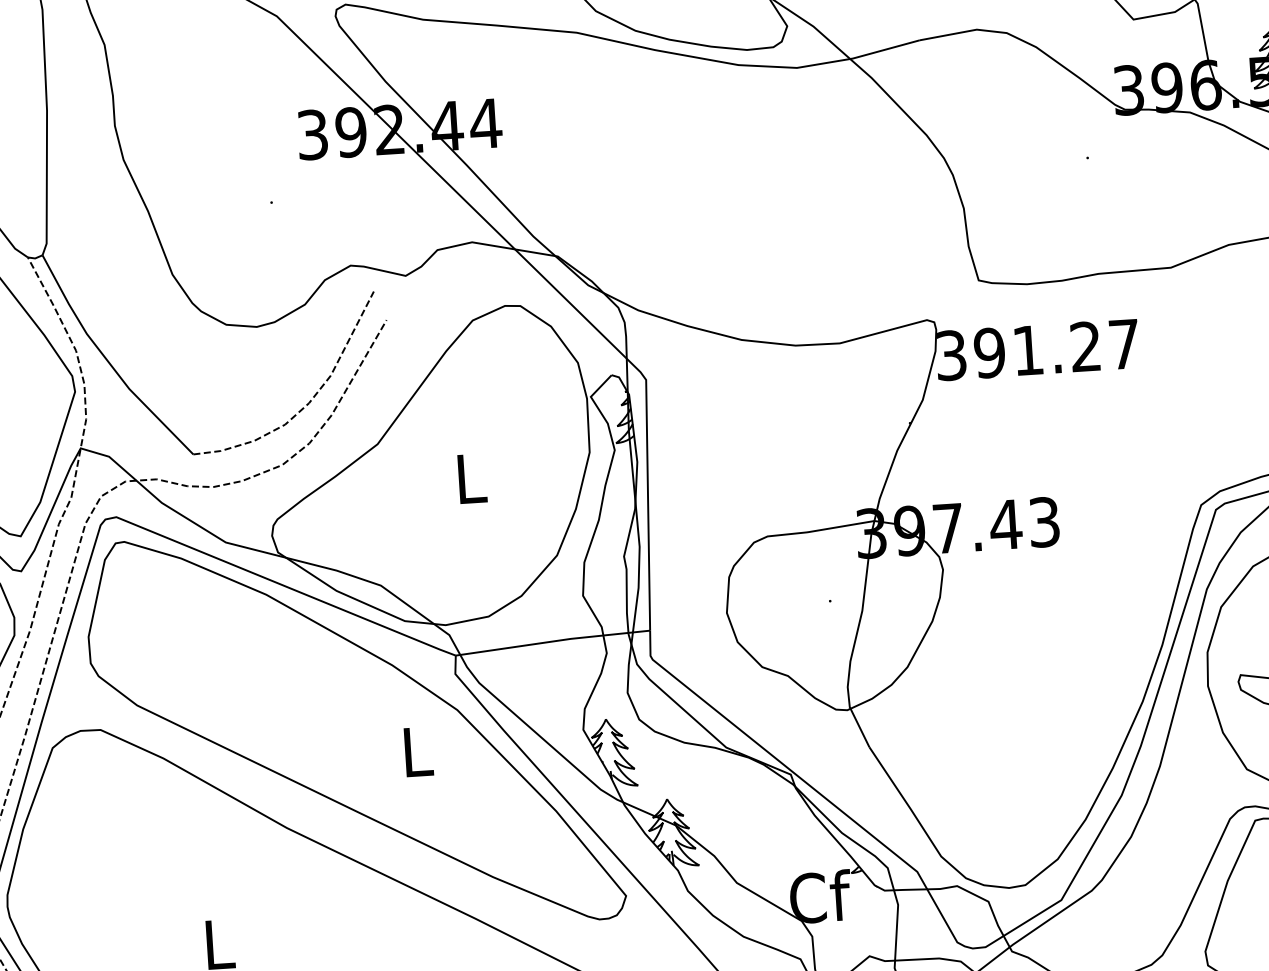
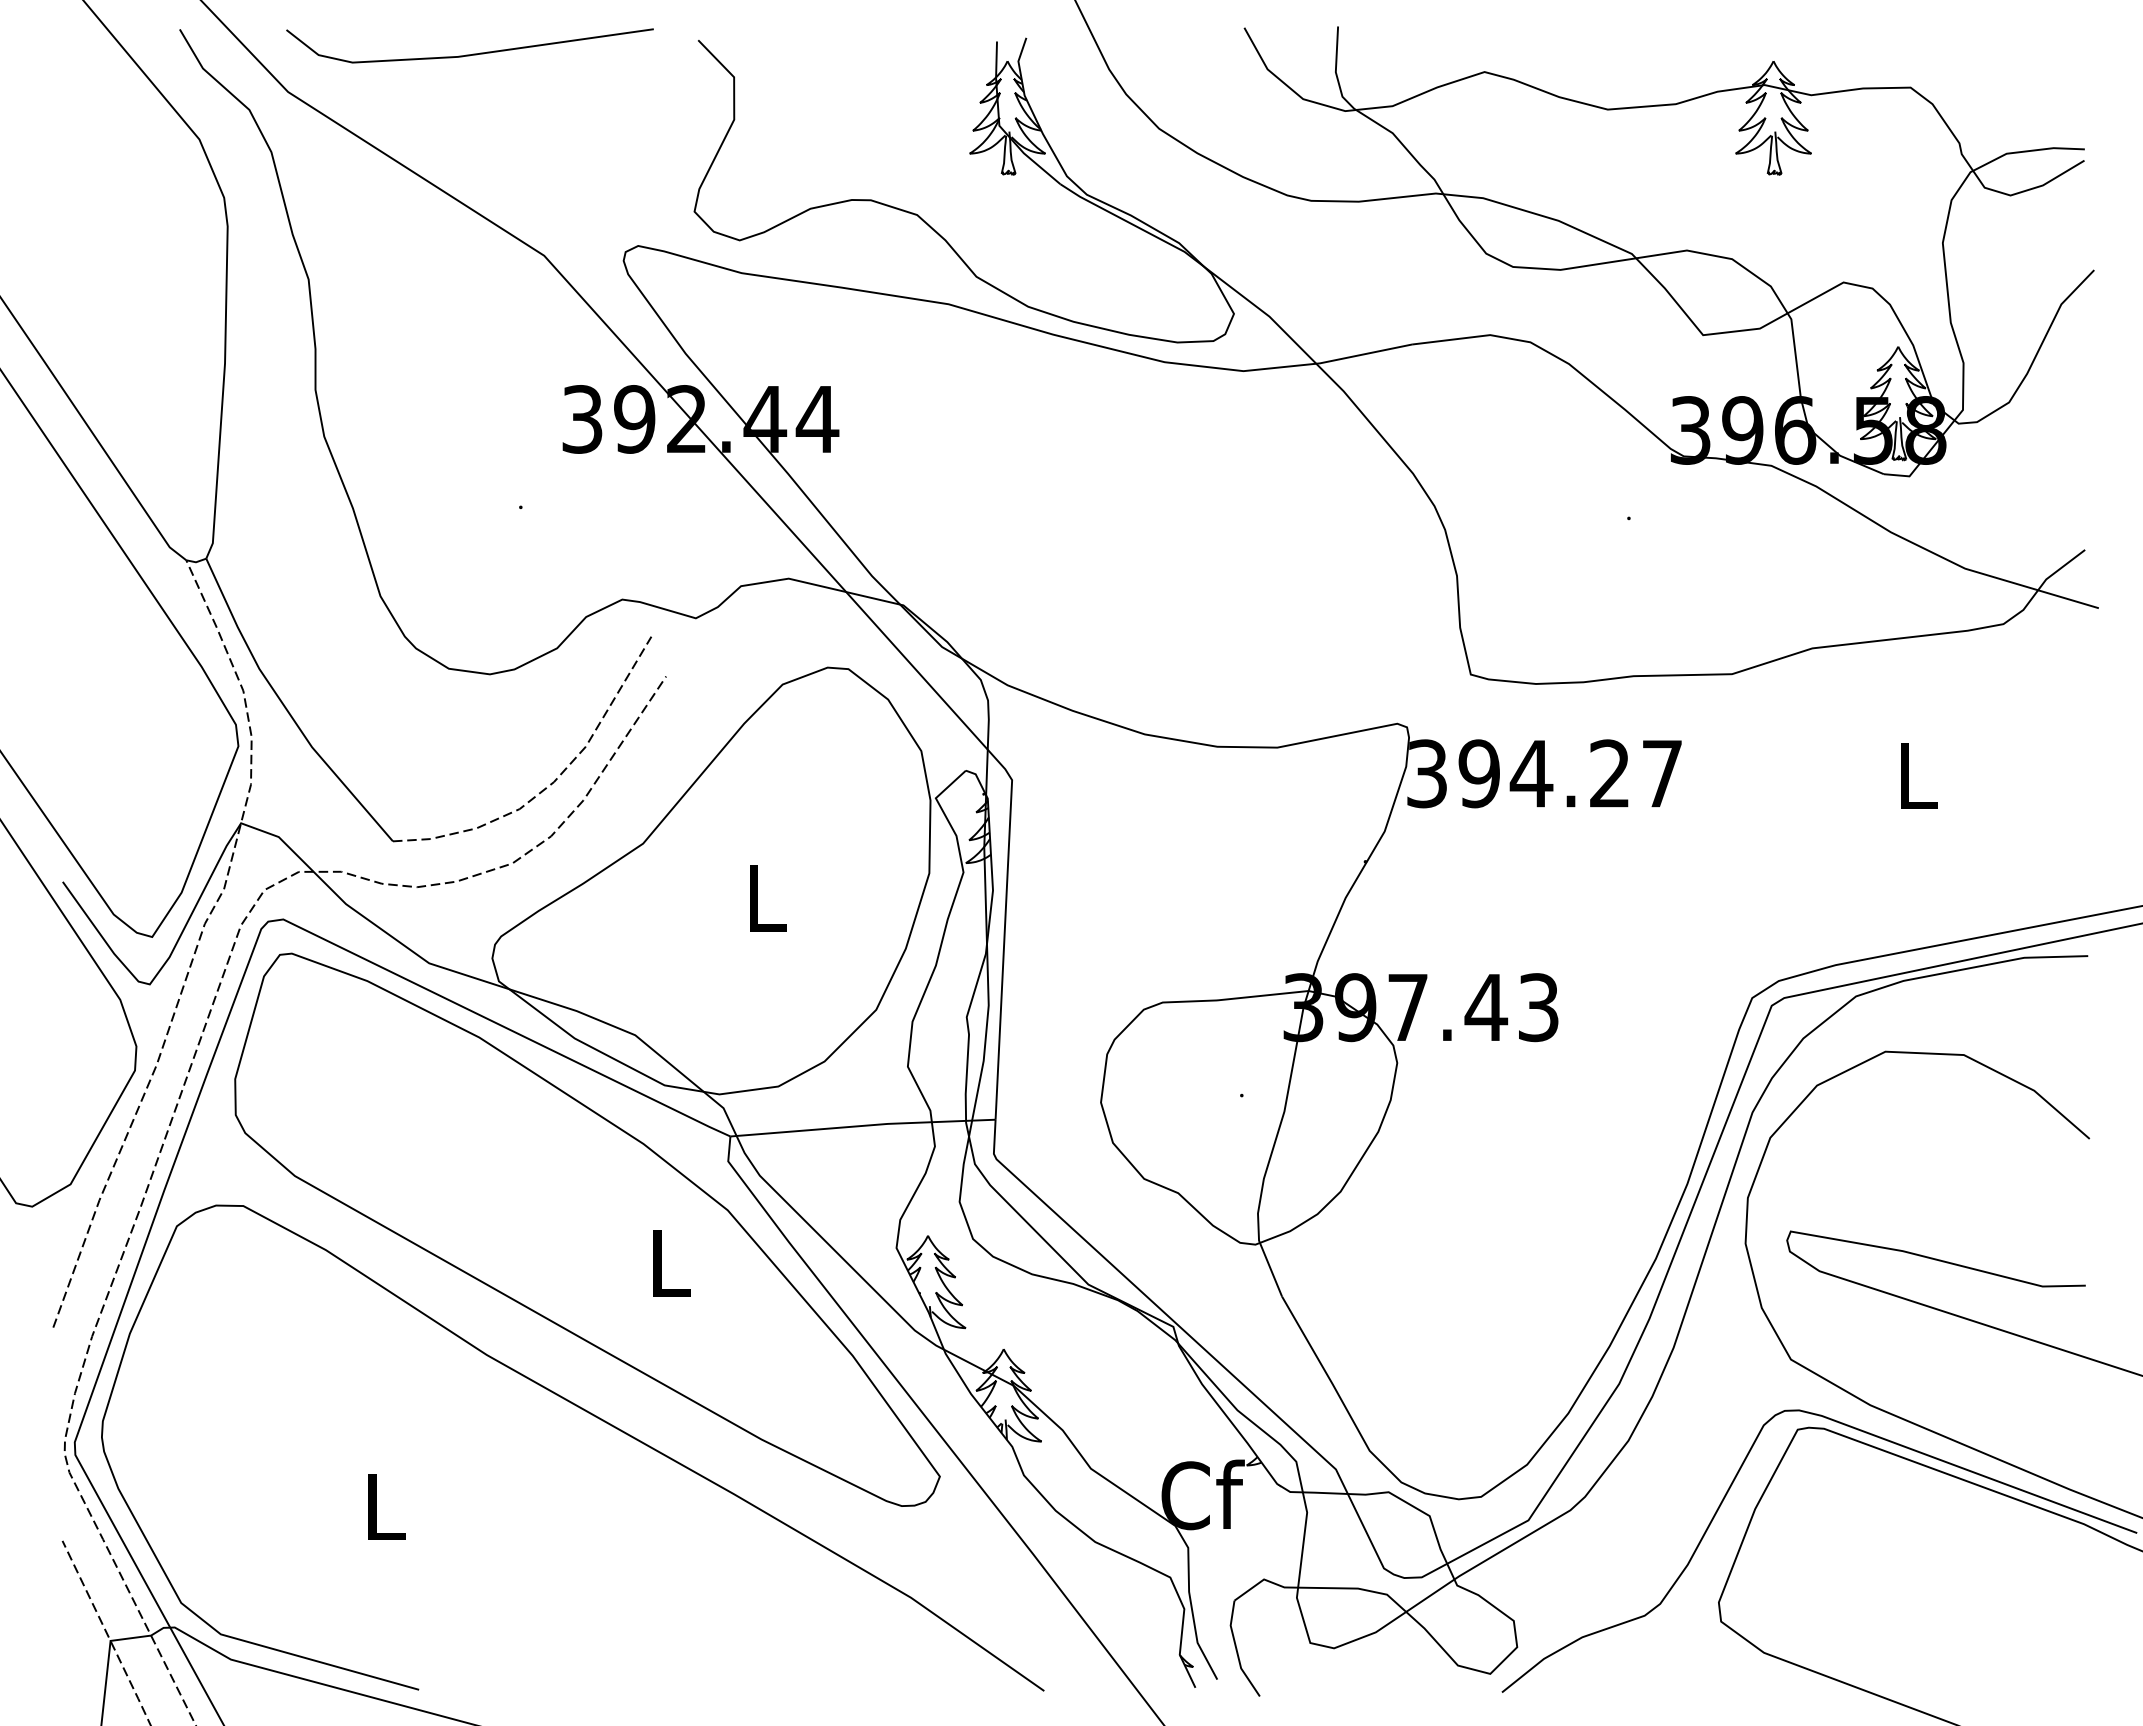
text: (1028, 350) -> (1531, 773), 391.27 -> 394.27

